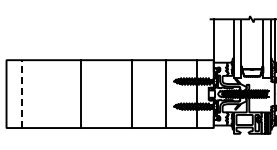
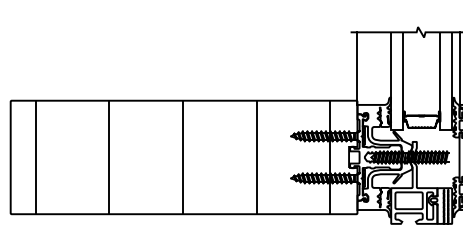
line: (21, 94) -> (35, 158), dashed -> solid
line: (80, 94) -> (109, 158), moved
line: (131, 94) -> (182, 158), moved
line: (165, 94) -> (256, 158), moved

